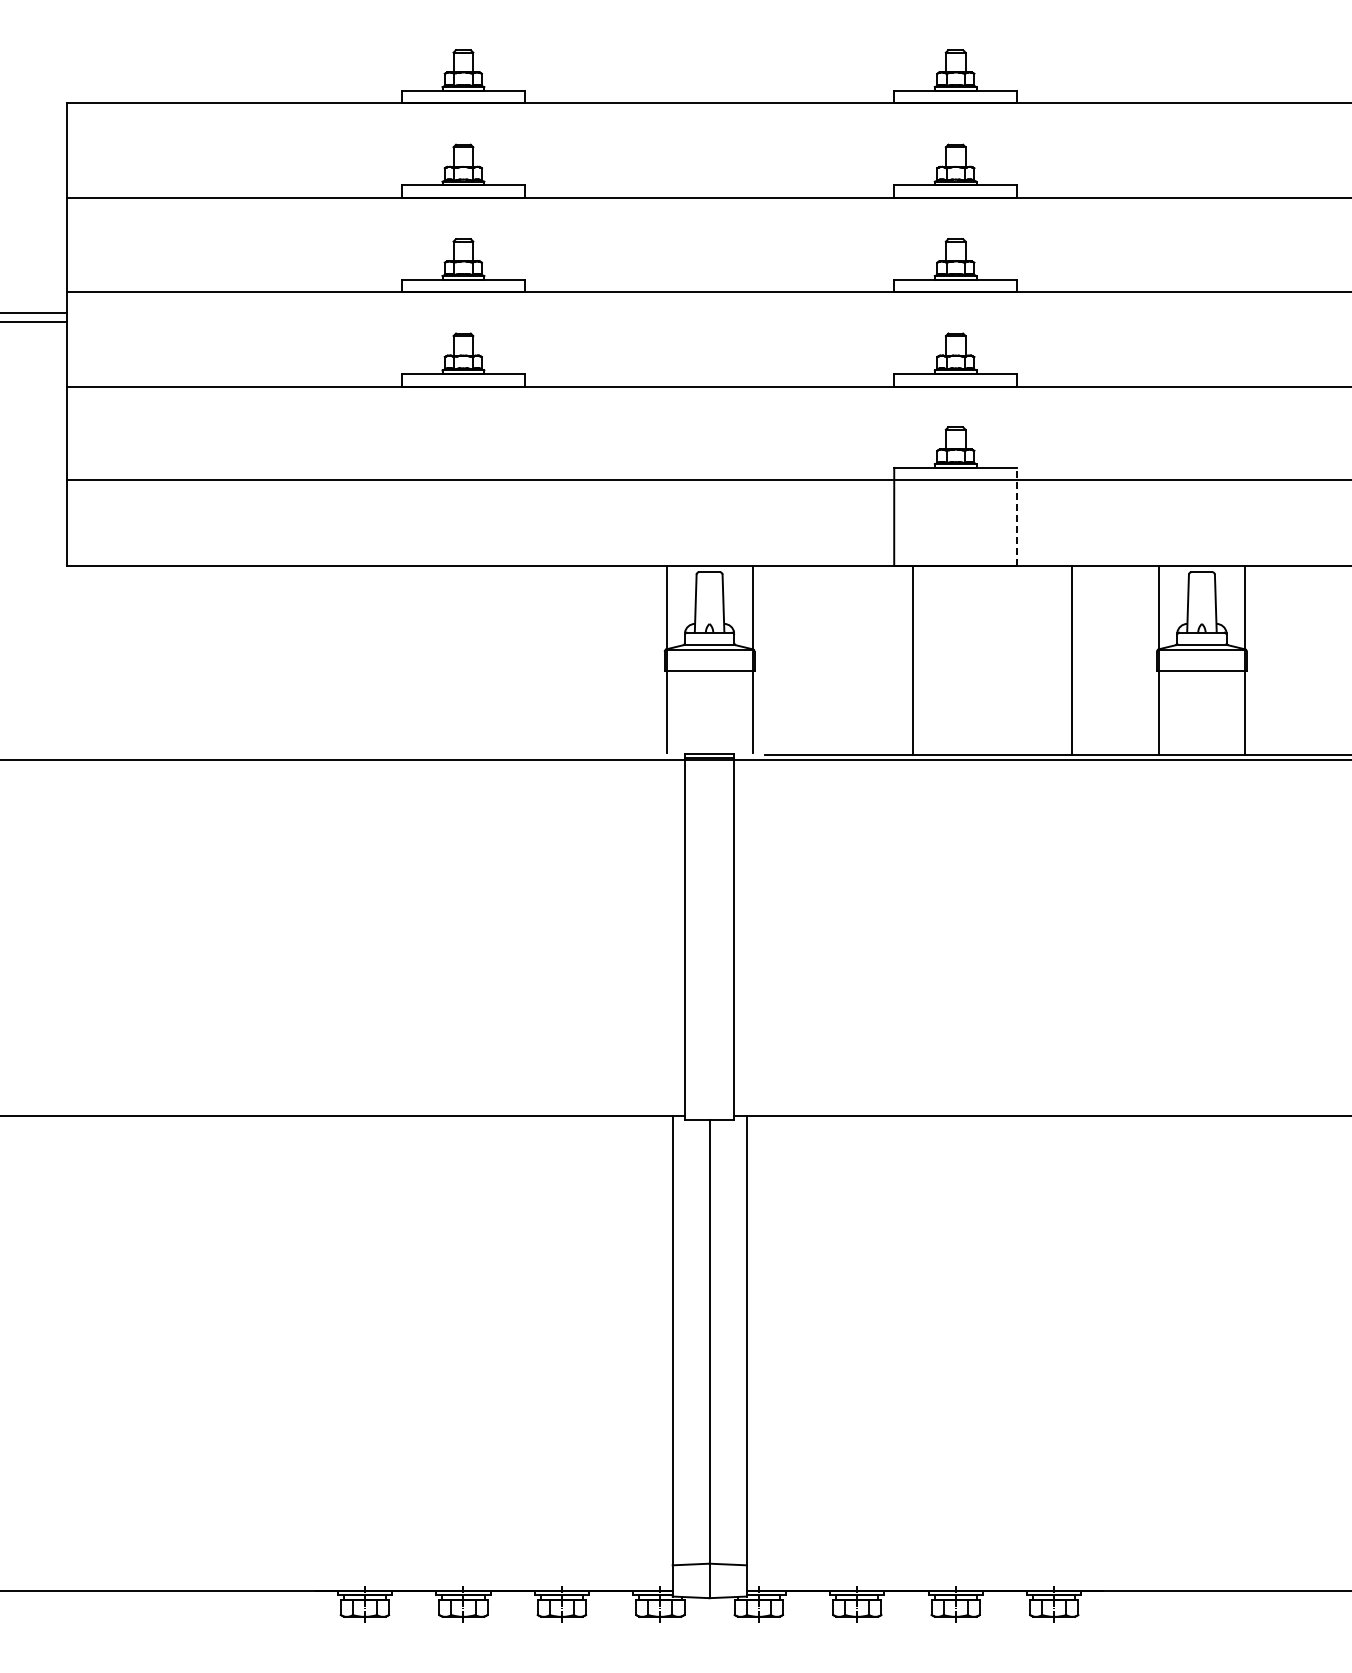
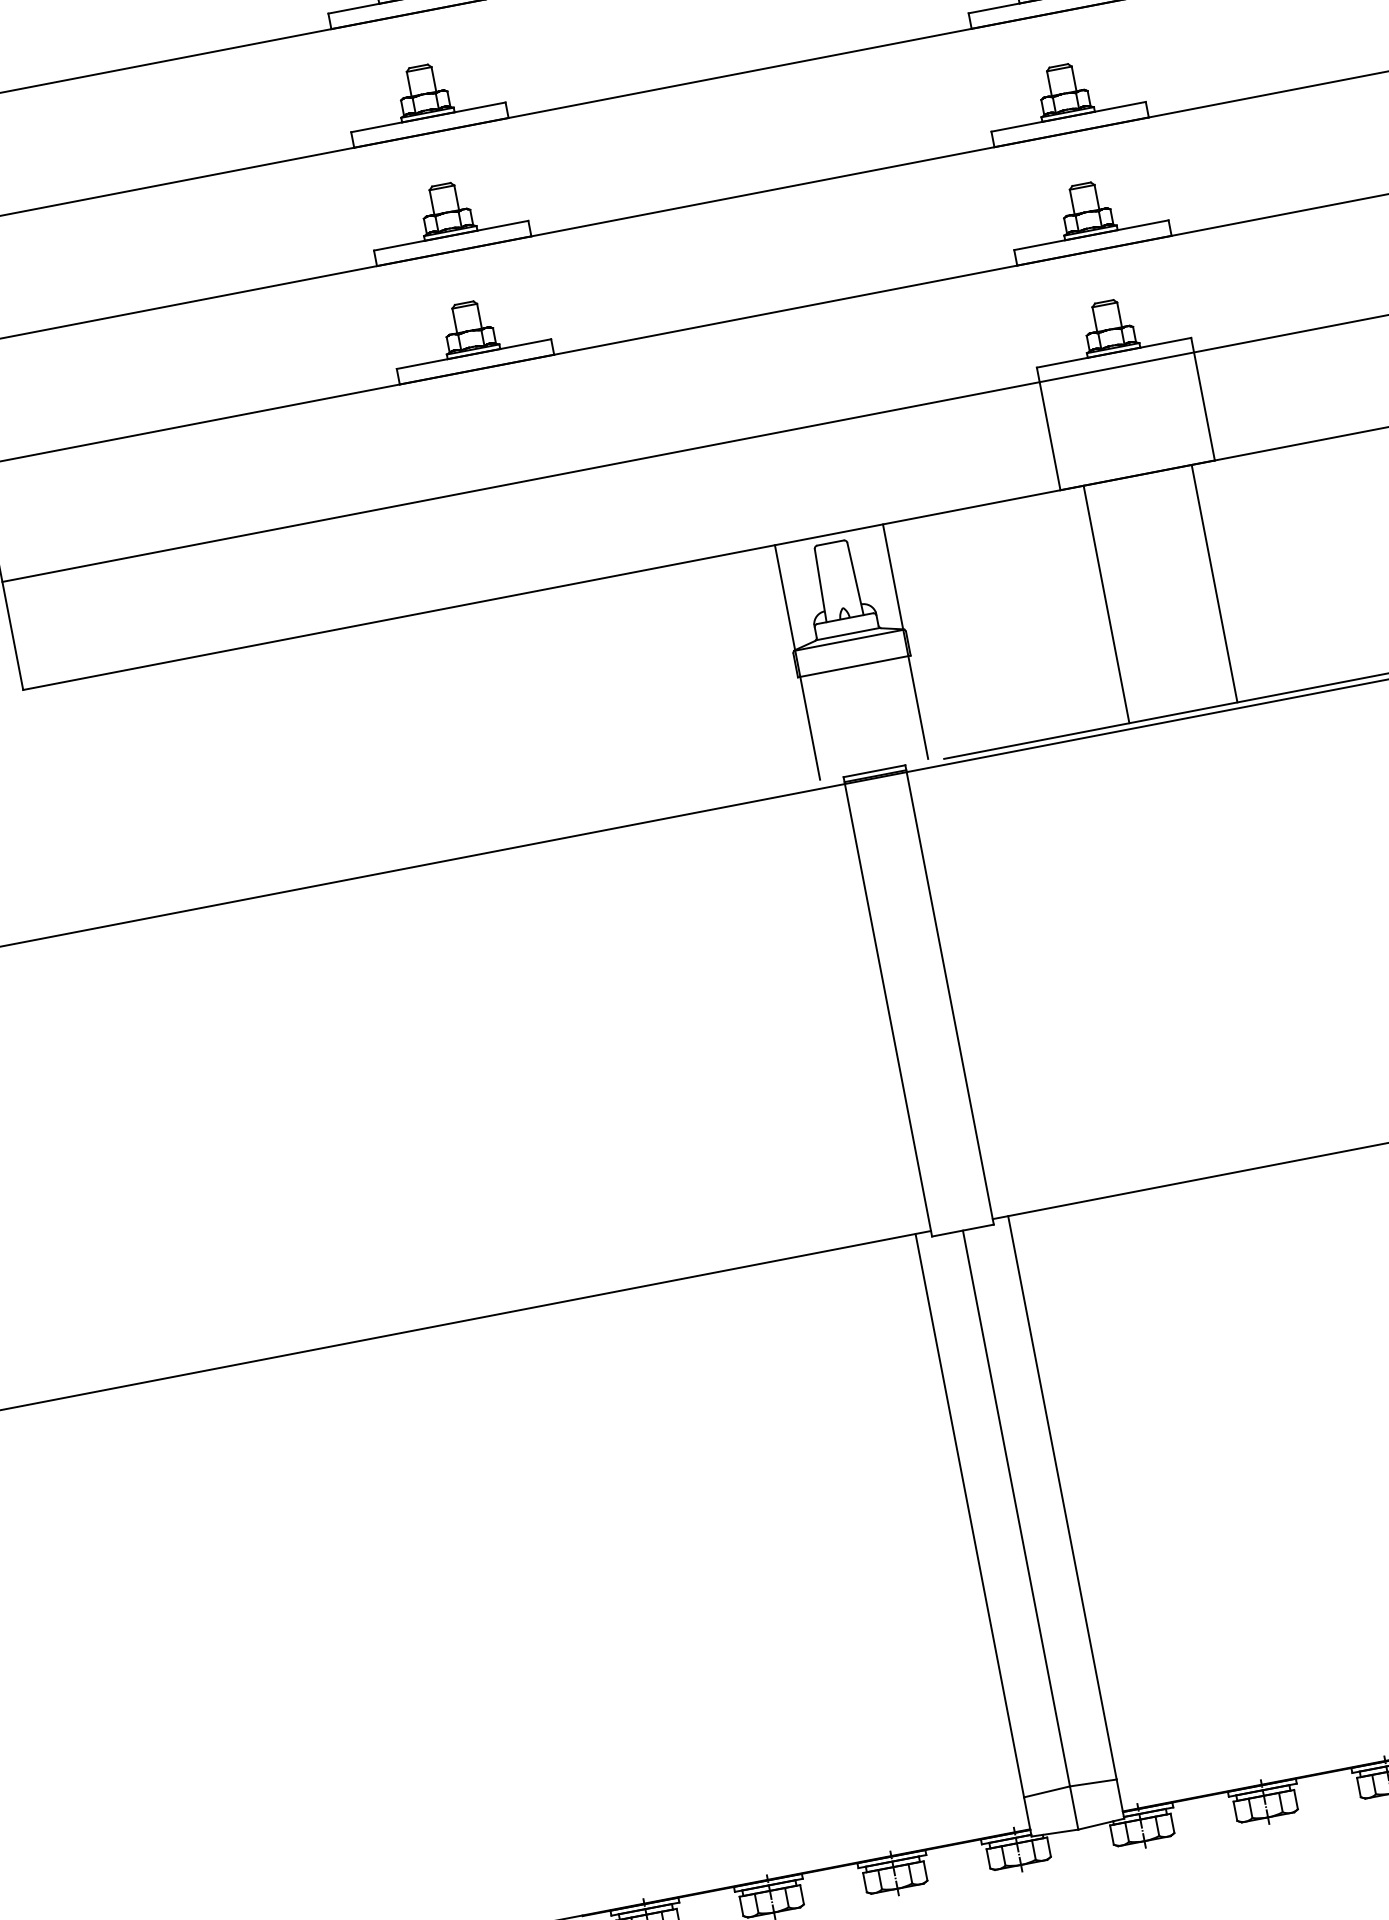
line: (1017, 516) -> (1203, 398), dashed -> solid
line: (1071, 660) -> (1214, 583), moved

